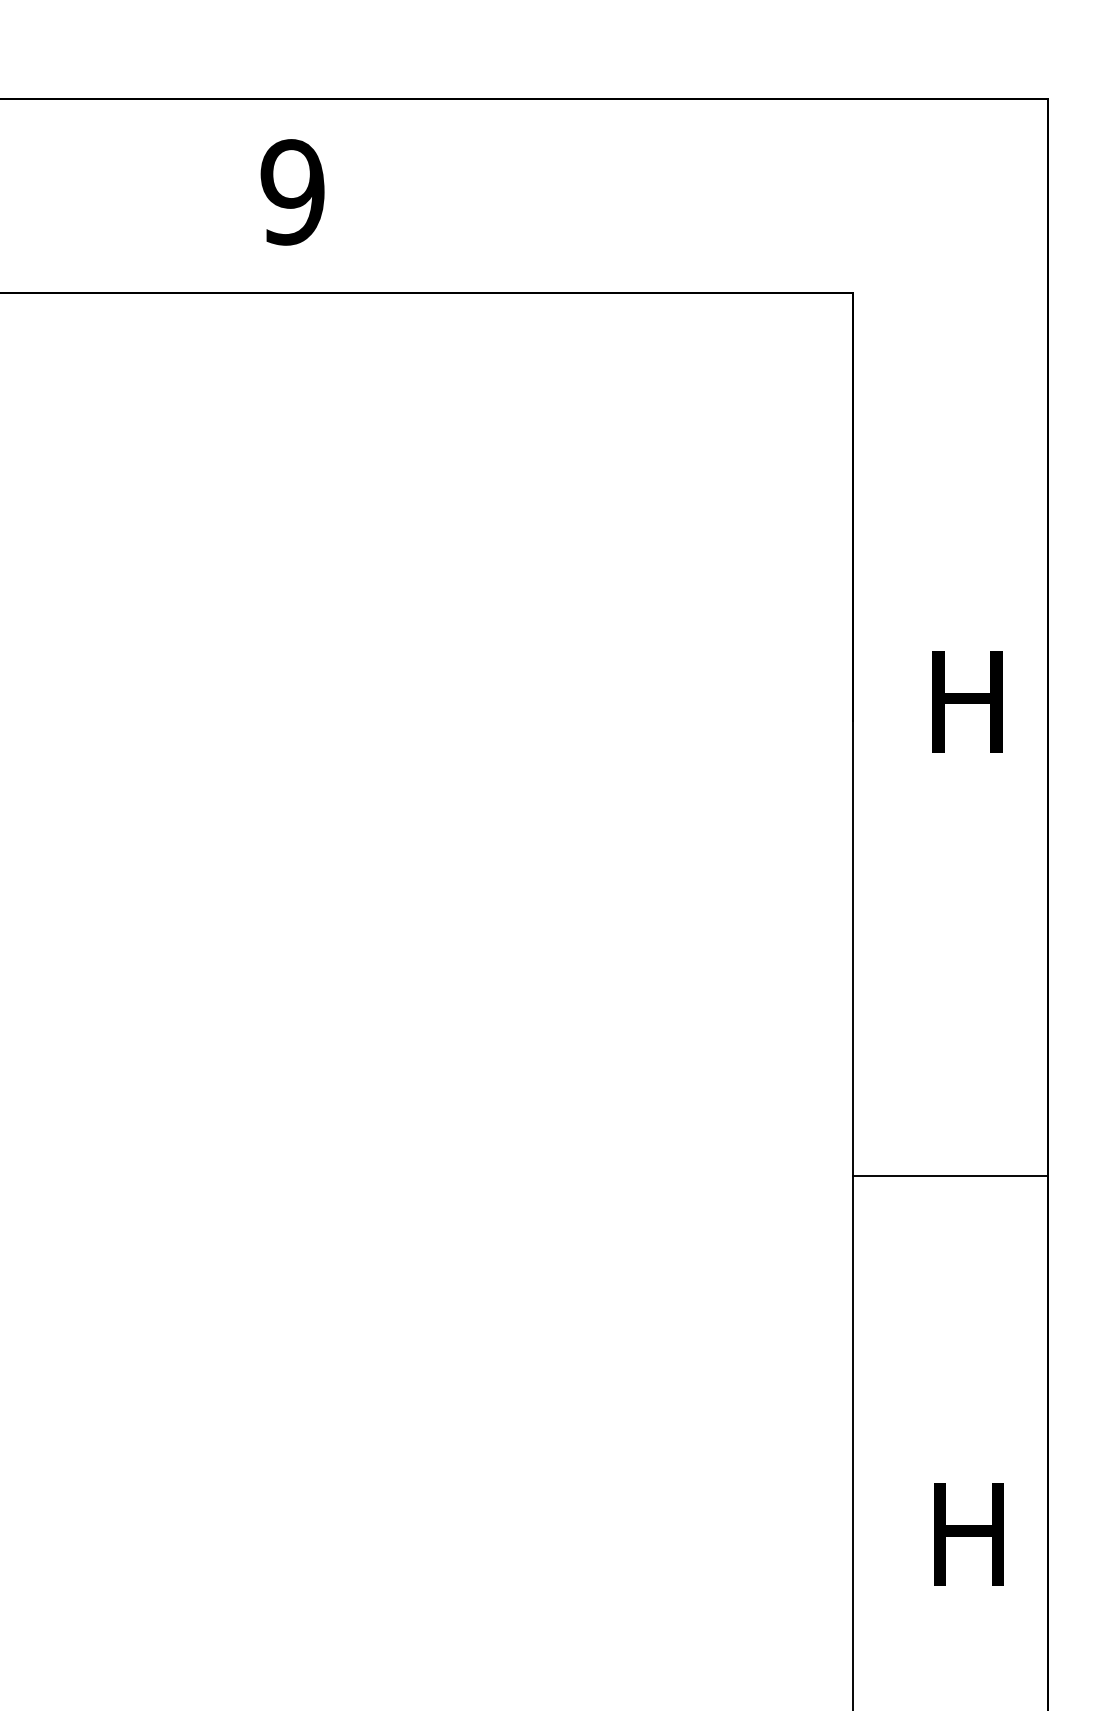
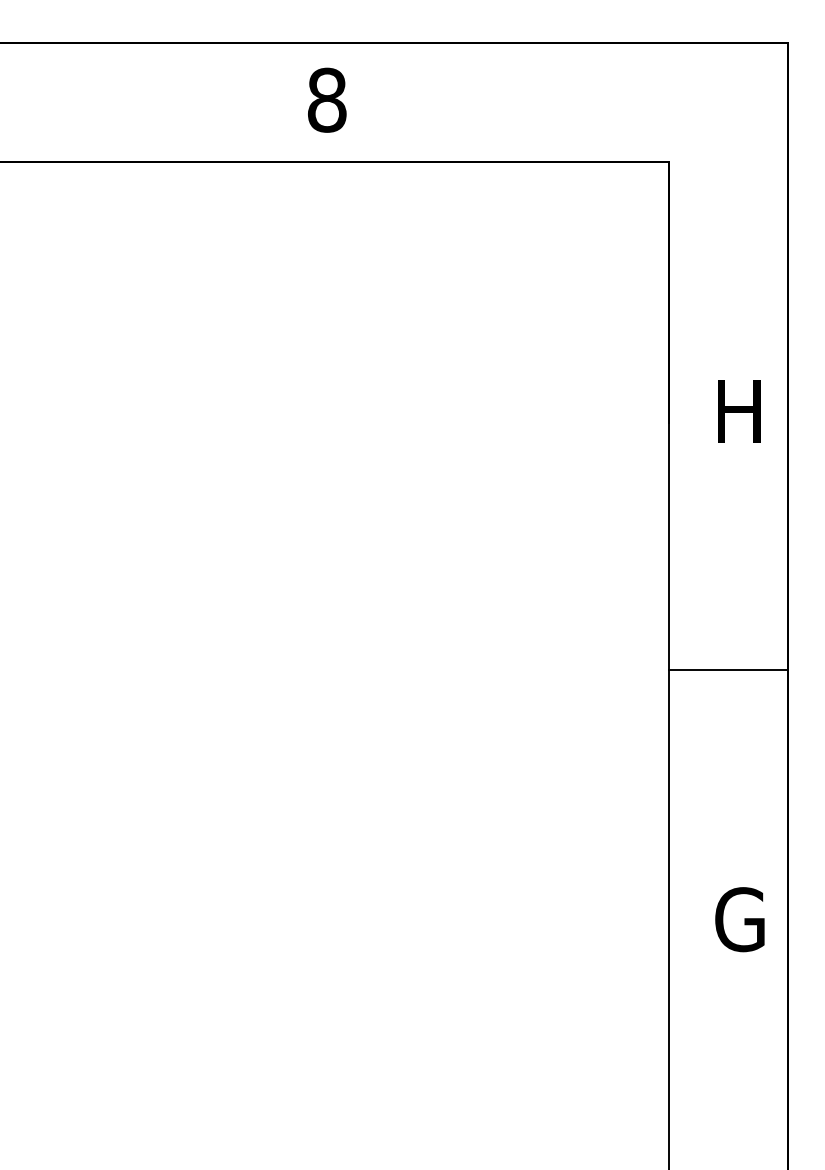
text: (291, 191) -> (326, 99), 9 -> 8
line: (950, 1176) -> (728, 670), moved
text: (968, 1533) -> (739, 919), H -> G

